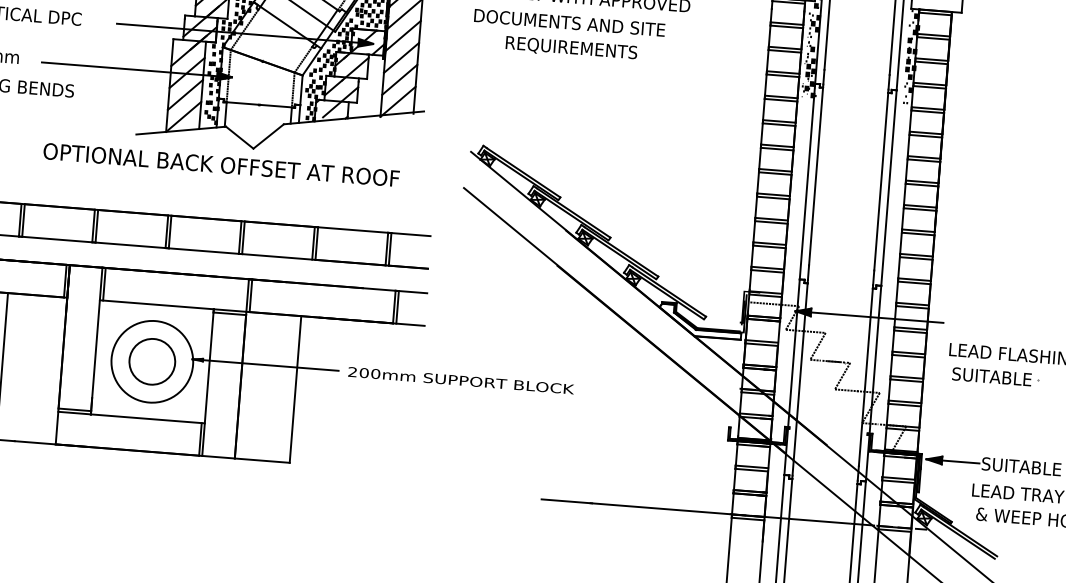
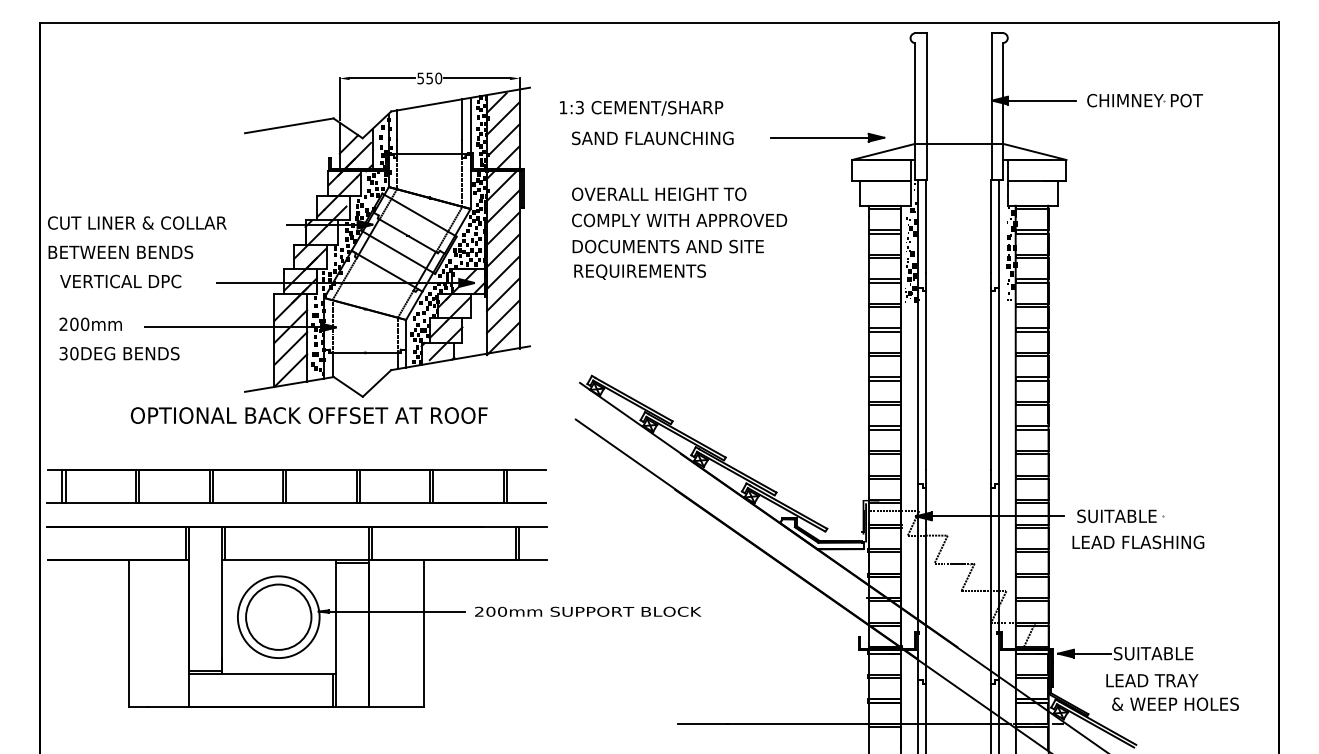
text: (570, 47) -> (639, 271), moved
text: (220, 164) -> (308, 415), moved
circle: (152, 361) -> (278, 616), size x1.43
part: (995, 376) -> (1120, 515), moved

